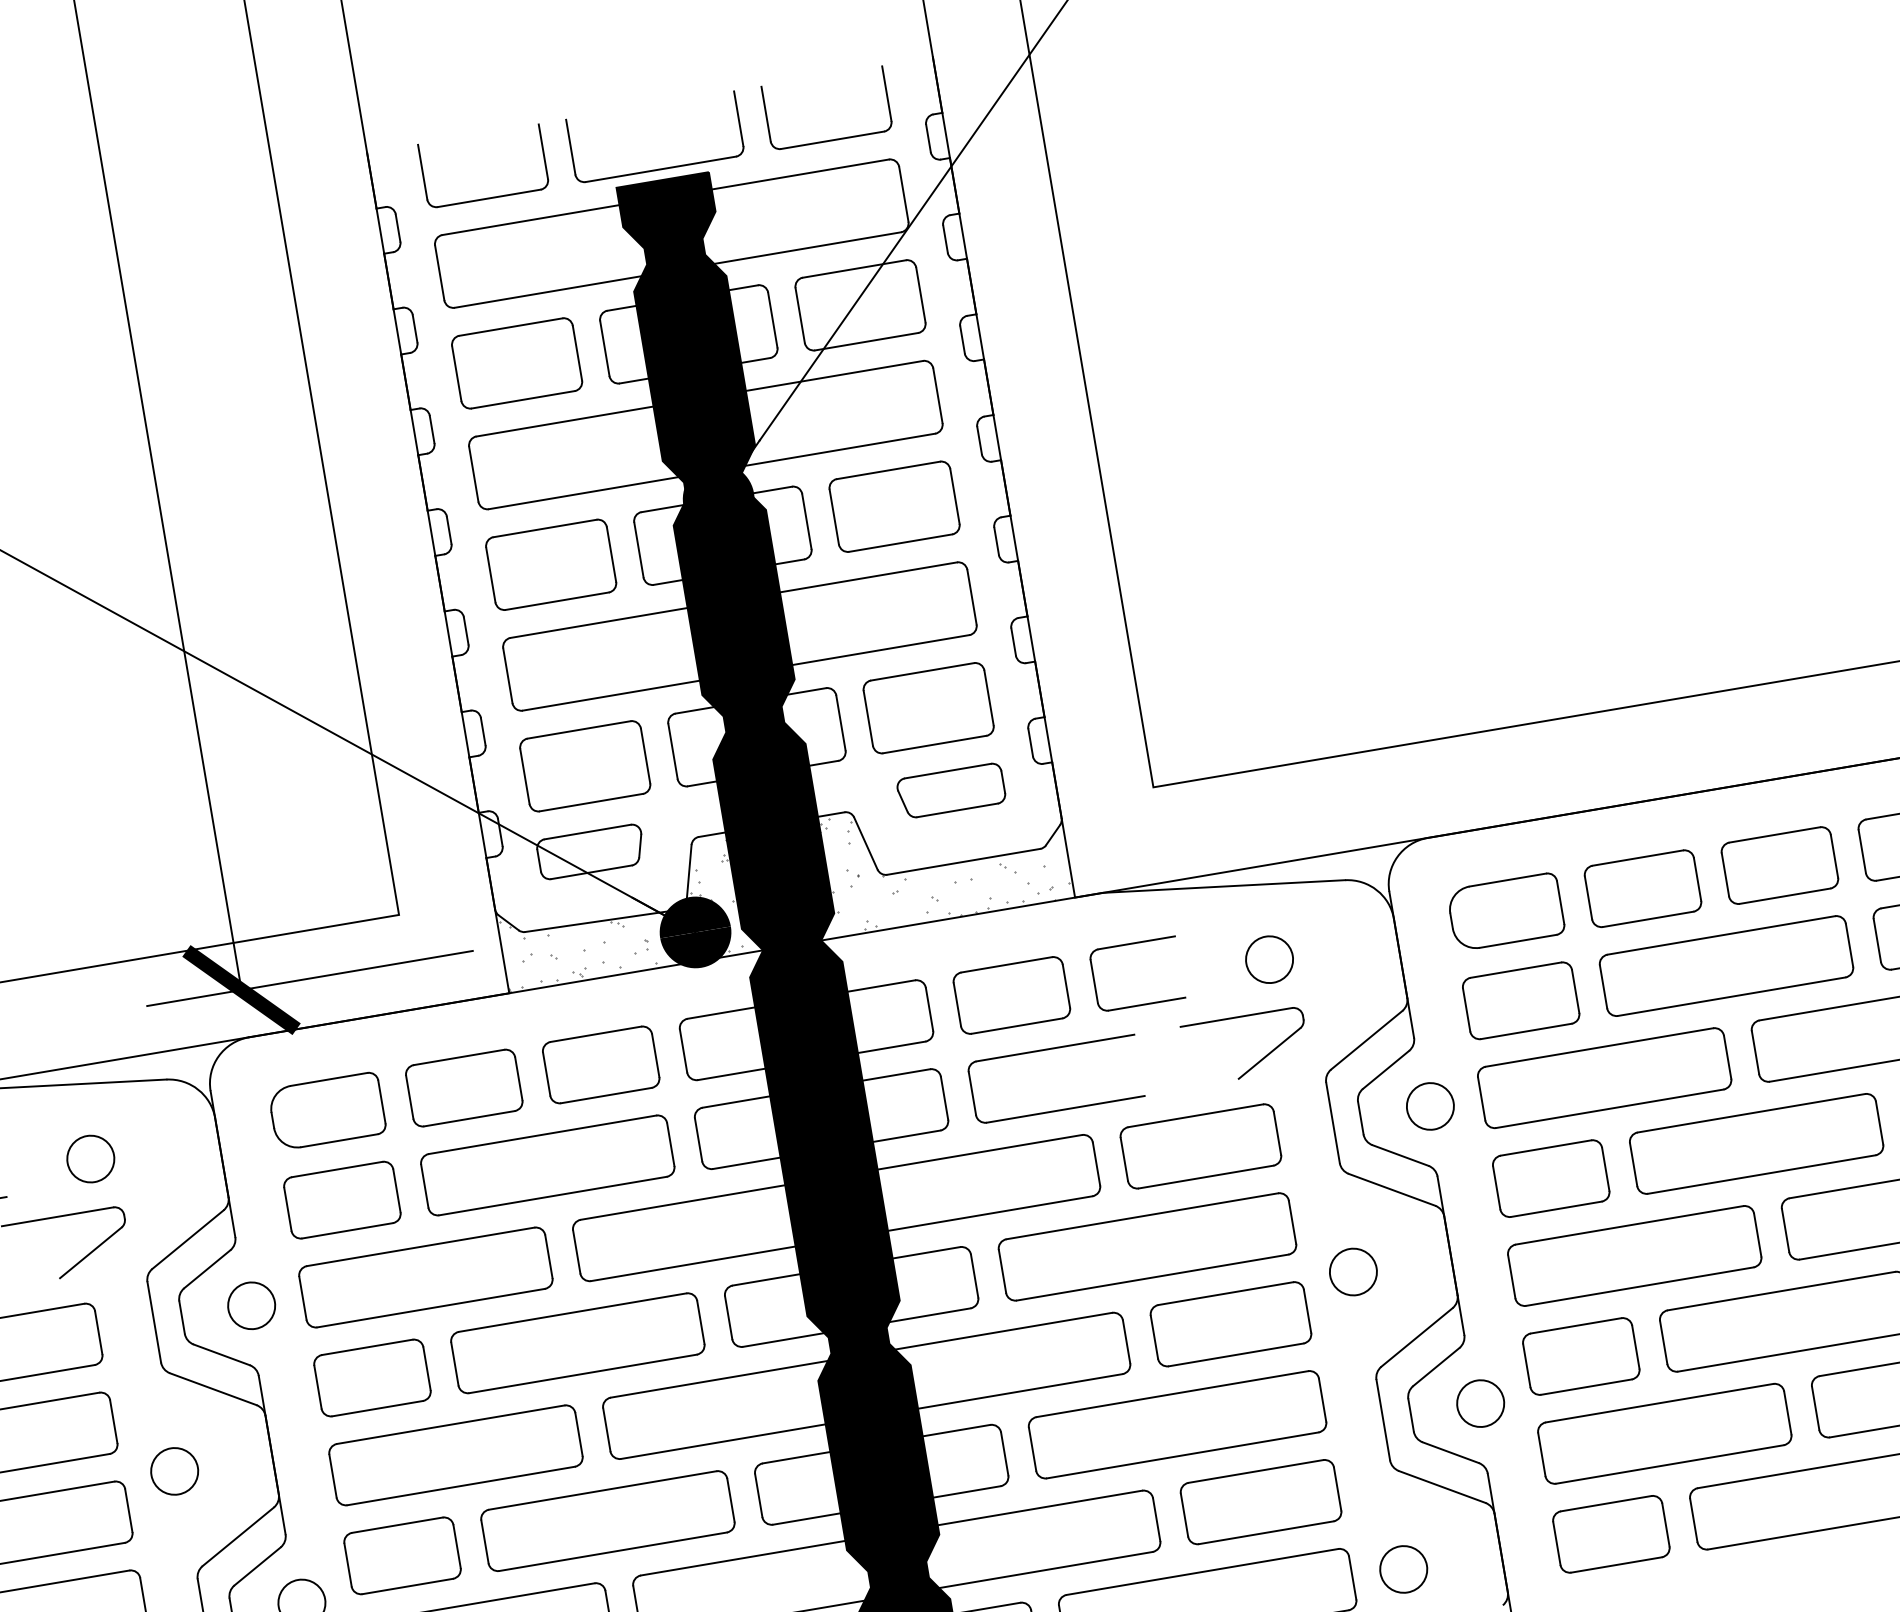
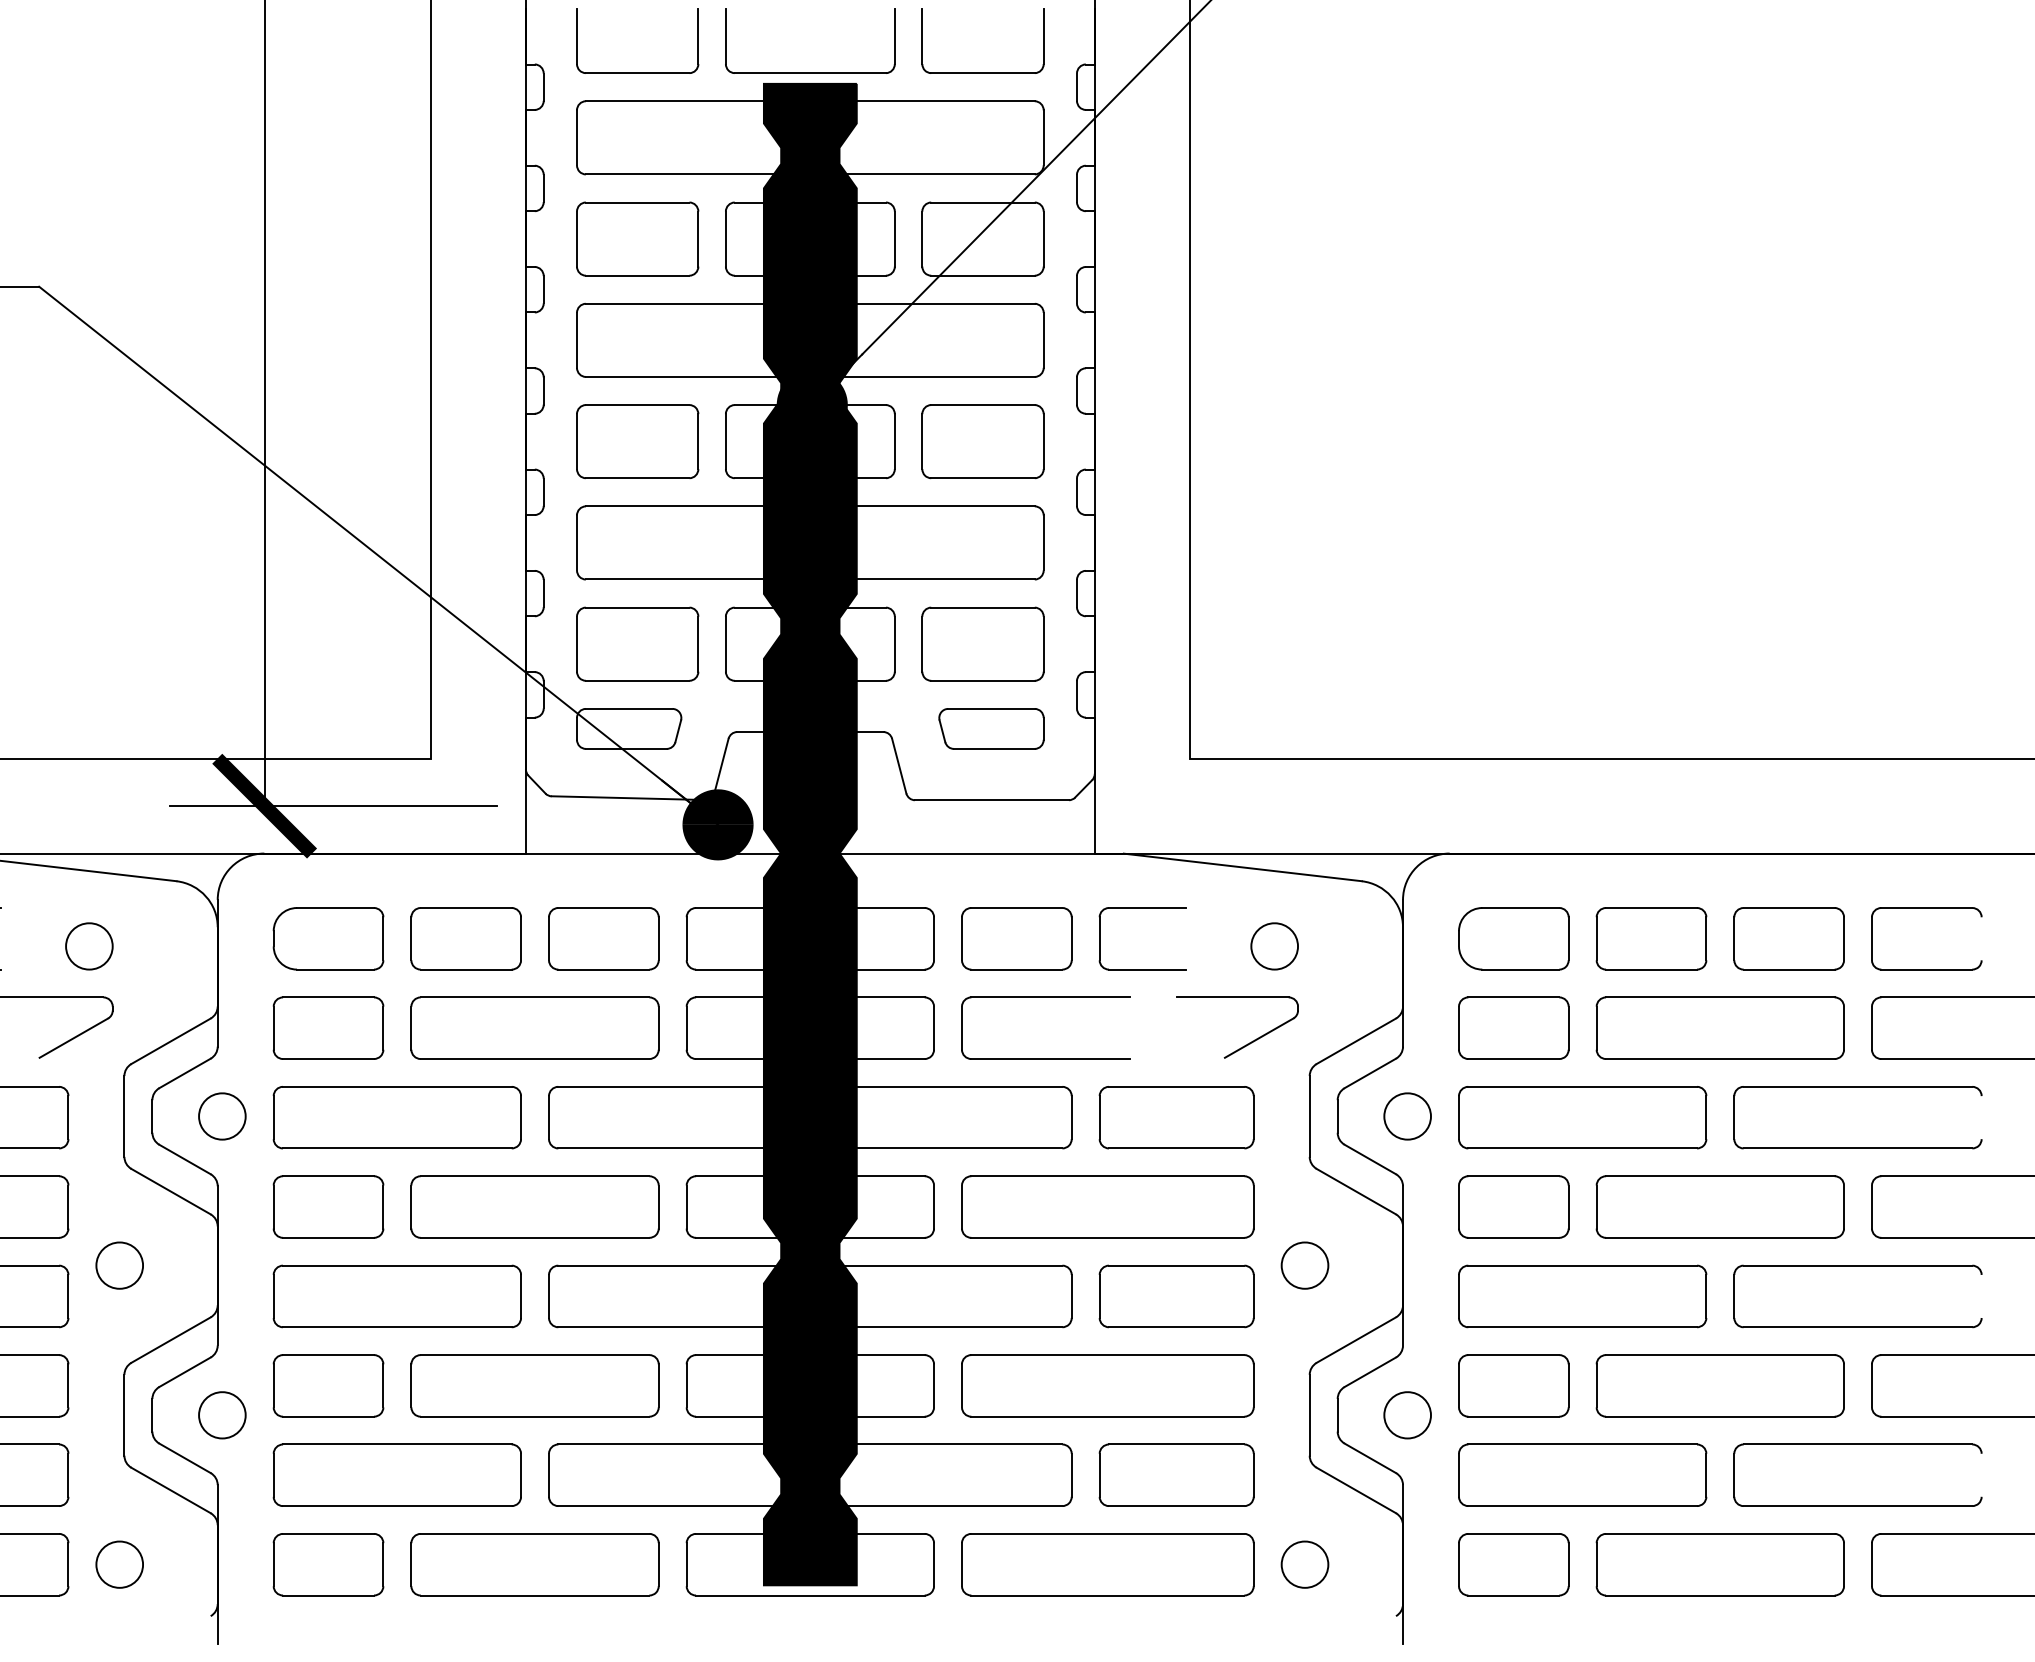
hatch: (780, 886) -> (808, 793), removed

